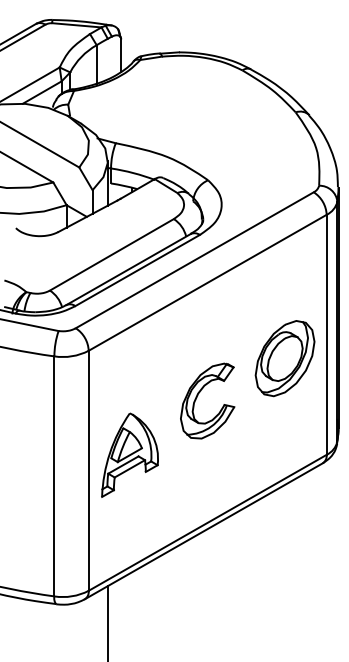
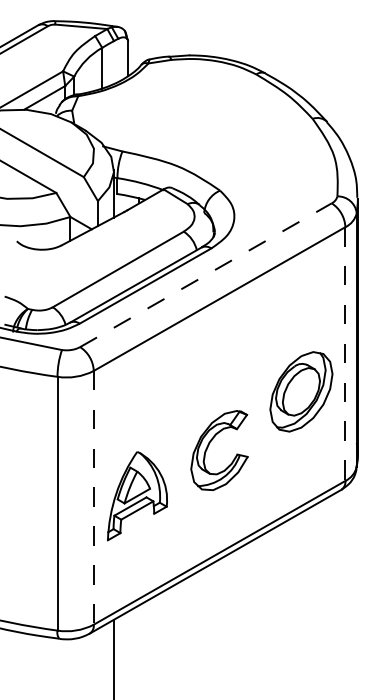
line: (195, 260) -> (206, 275), solid -> dashed
line: (326, 335) -> (345, 354), solid -> dashed
part: (284, 358) -> (300, 391), moved
part: (198, 395) -> (209, 444), moved
part: (129, 454) -> (136, 495), moved
line: (88, 471) -> (93, 498), solid -> dashed

